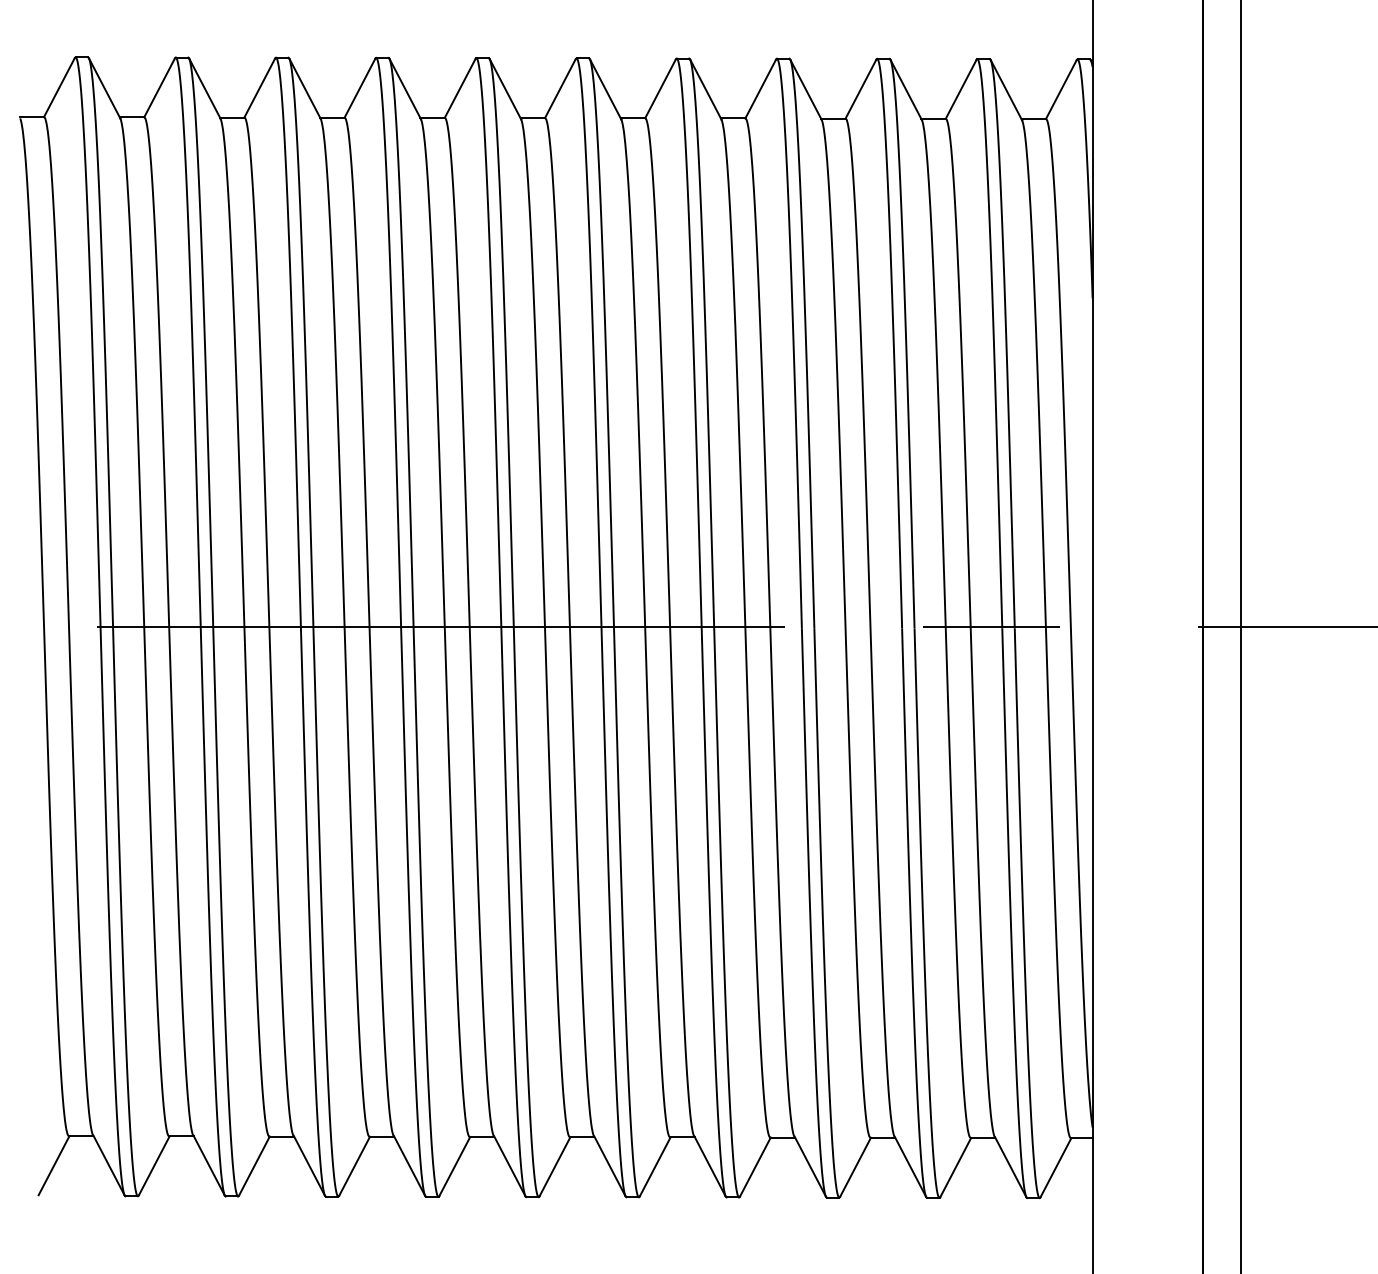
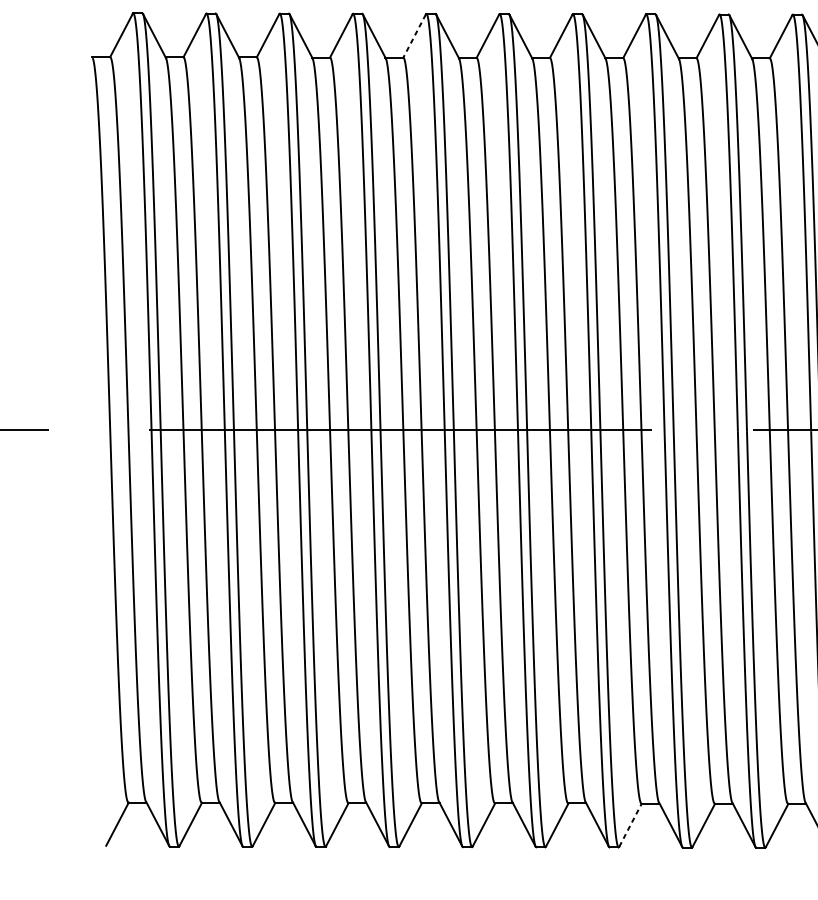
line: (459, 88) -> (414, 36), solid -> dashed
line: (755, 1166) -> (630, 824), solid -> dashed

